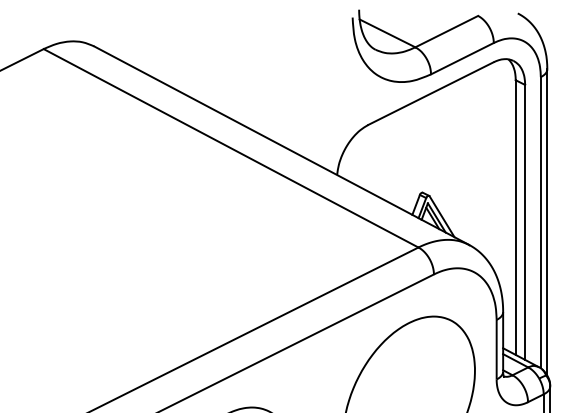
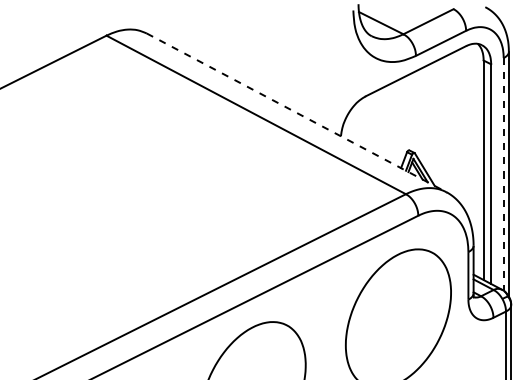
line: (282, 146) -> (297, 113), solid -> dashed
line: (540, 222) -> (503, 174), solid -> dashed

